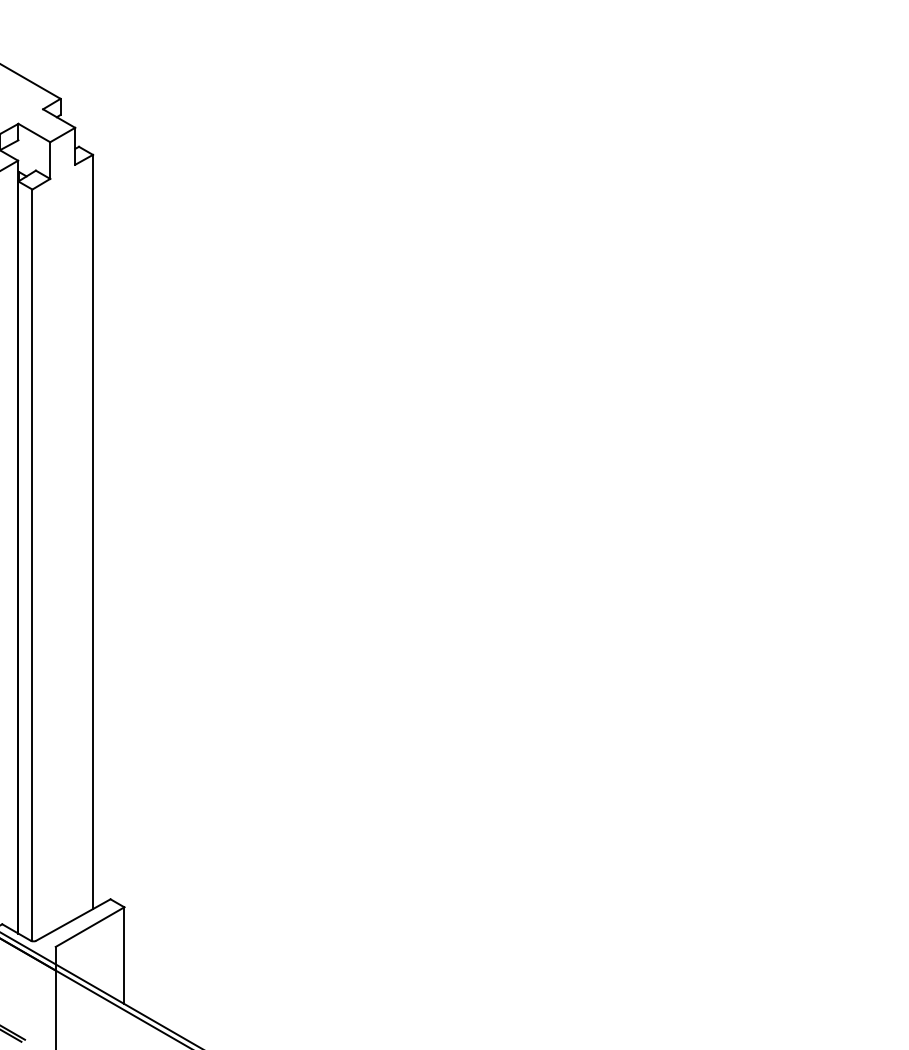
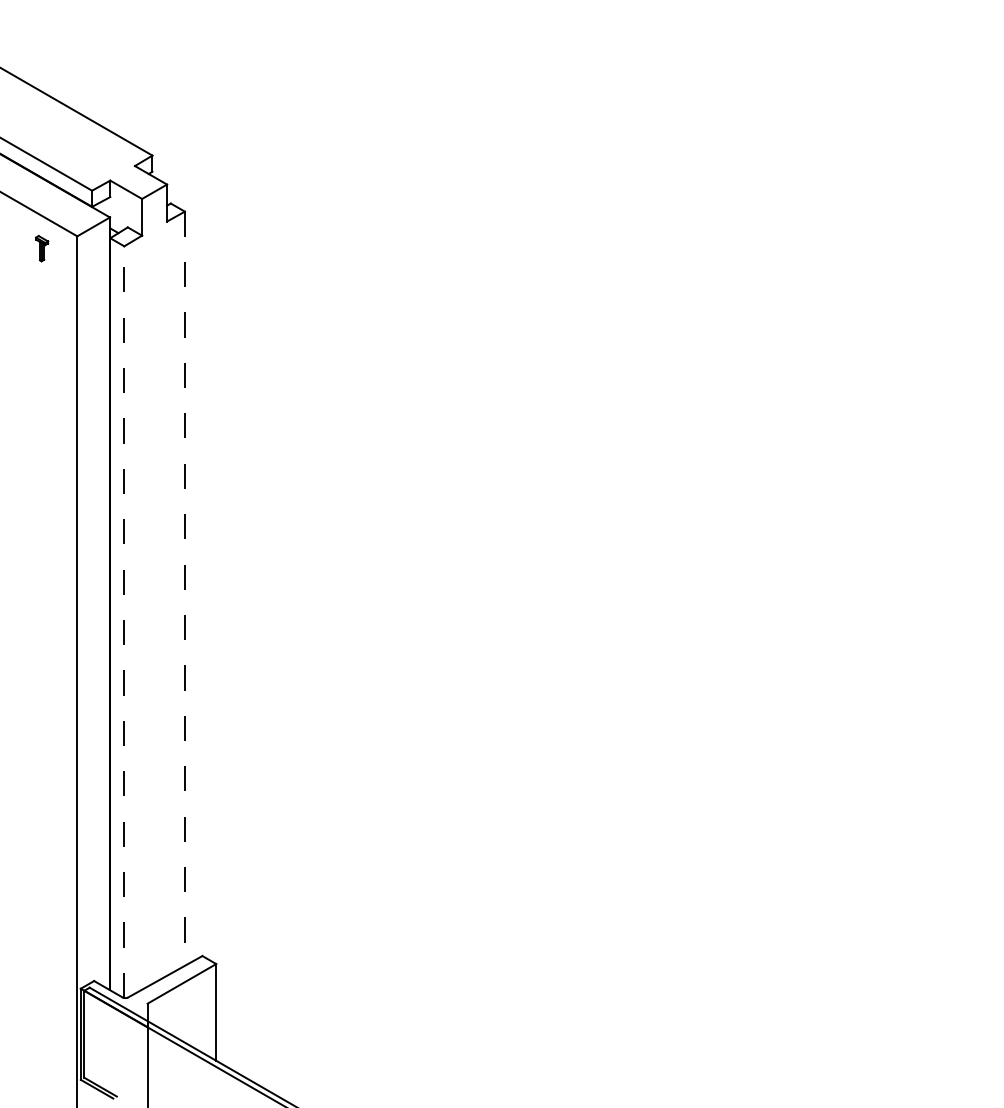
line: (92, 532) -> (184, 589), solid -> dashed
line: (32, 565) -> (124, 622), solid -> dashed

